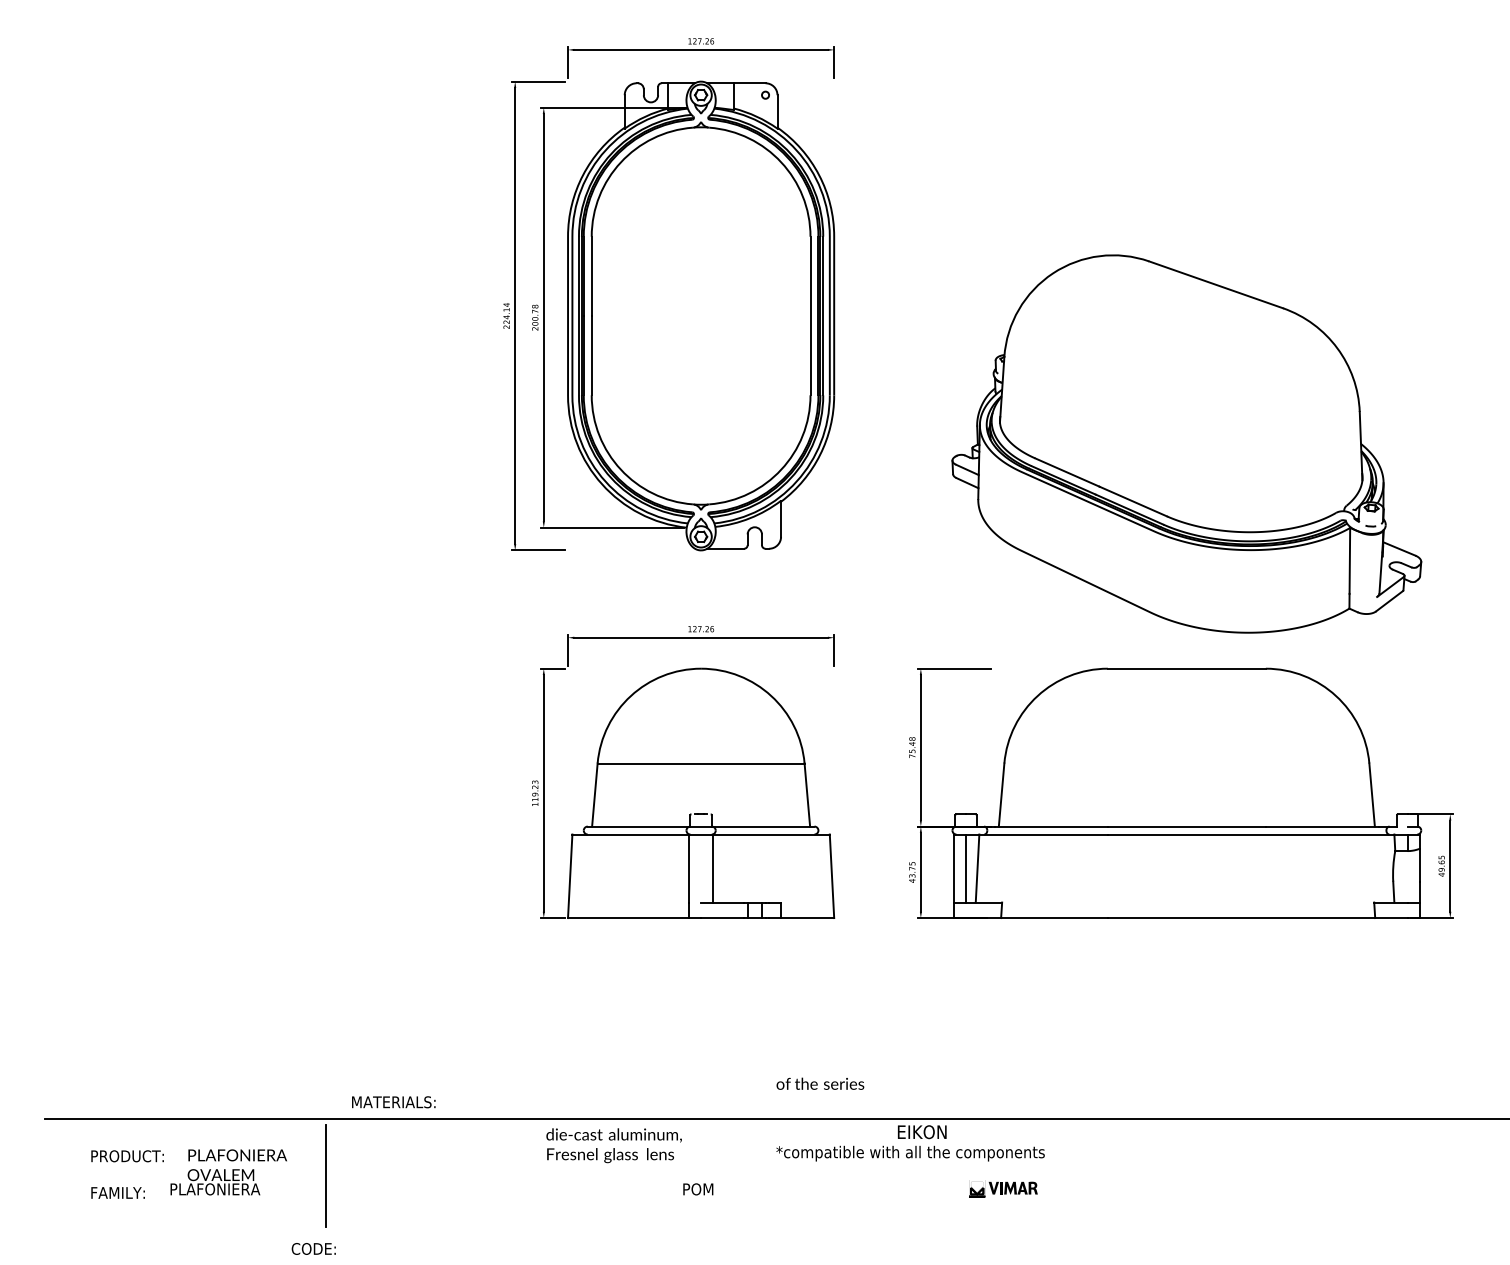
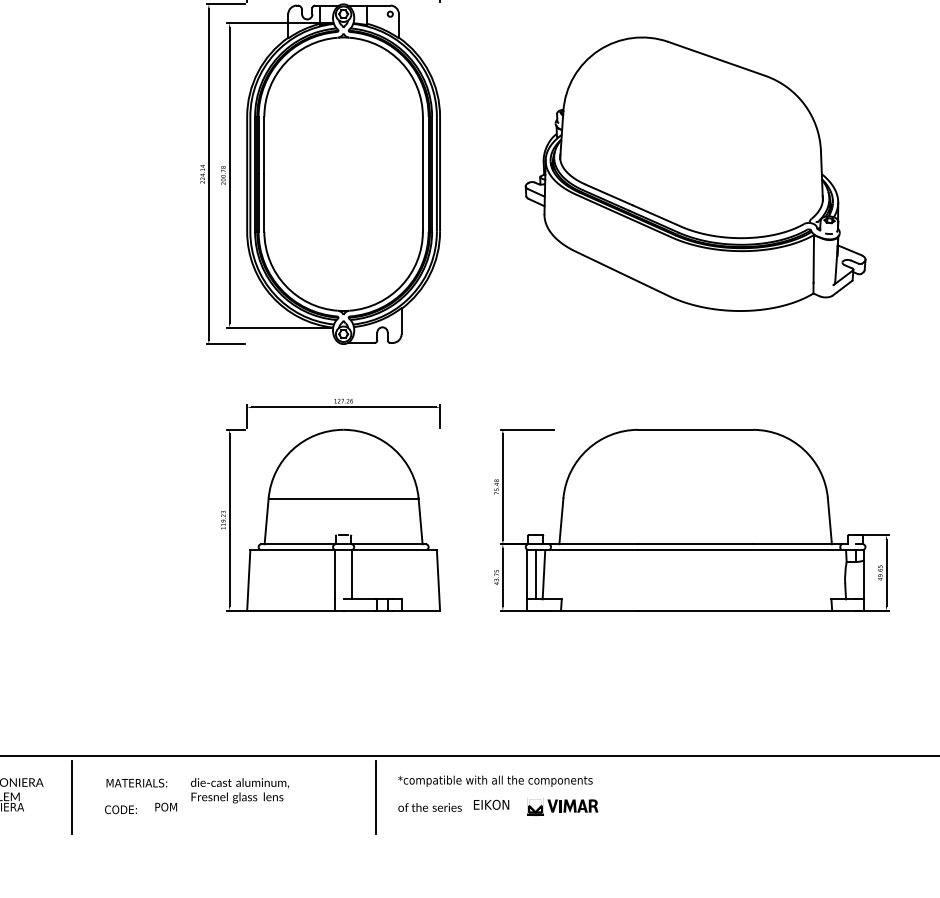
part: (1186, 443) -> (695, 173), moved
text: (820, 1083) -> (430, 807), moved
text: (393, 1102) -> (136, 783), moved
text: (922, 1132) -> (491, 805), moved
text: (613, 1145) -> (239, 790), moved
line: (745, 1175) -> (375, 797), added
part: (1003, 1188) -> (562, 806), size x1.43
text: (698, 1189) -> (166, 807), moved
text: (313, 1248) -> (120, 809), moved

